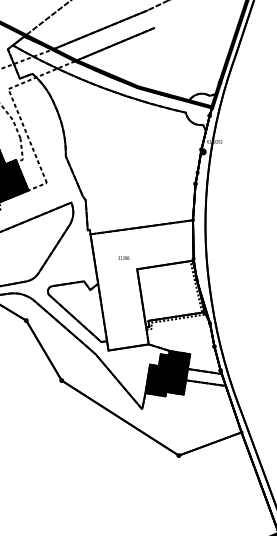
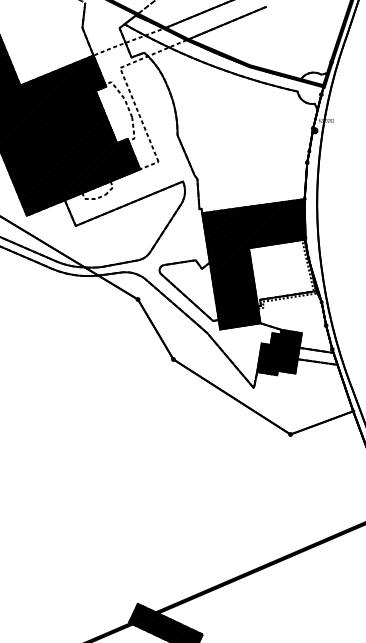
hatch: (141, 285) -> (253, 264), added

